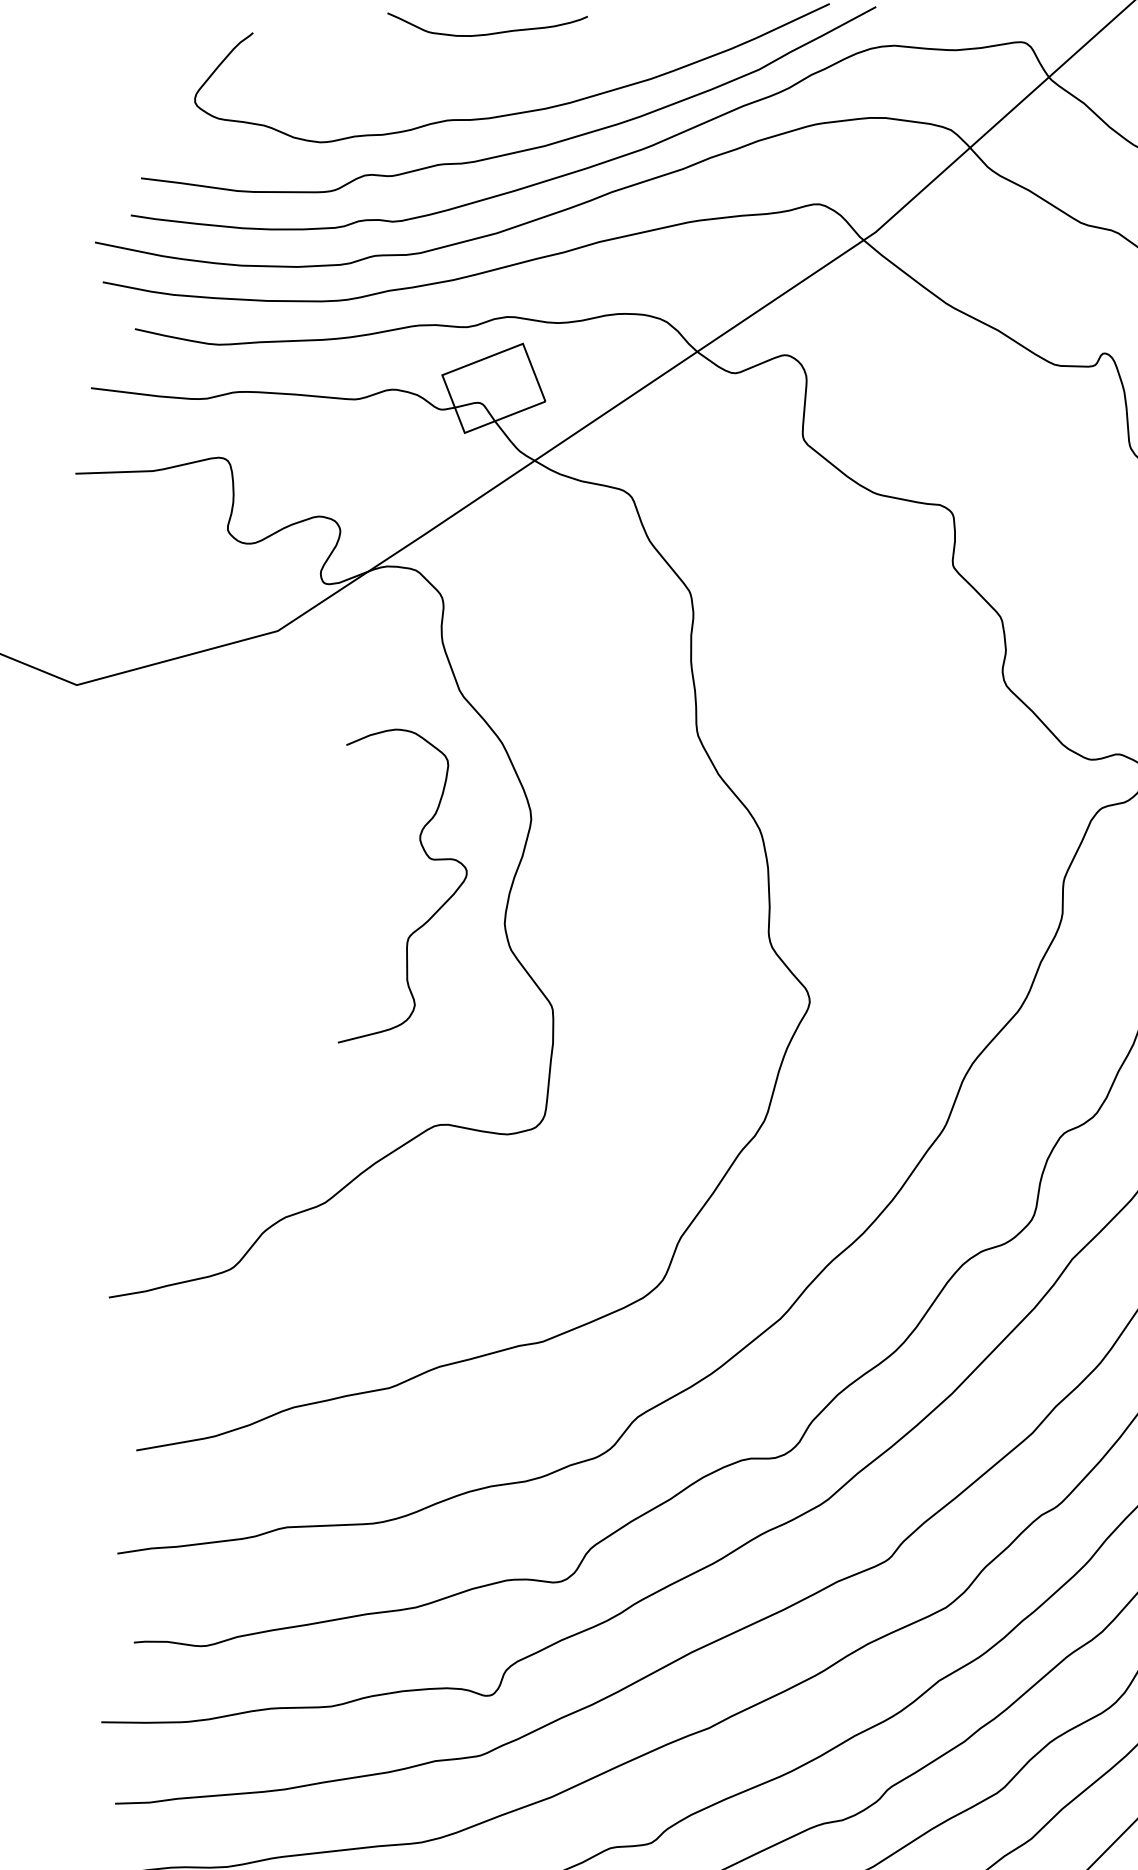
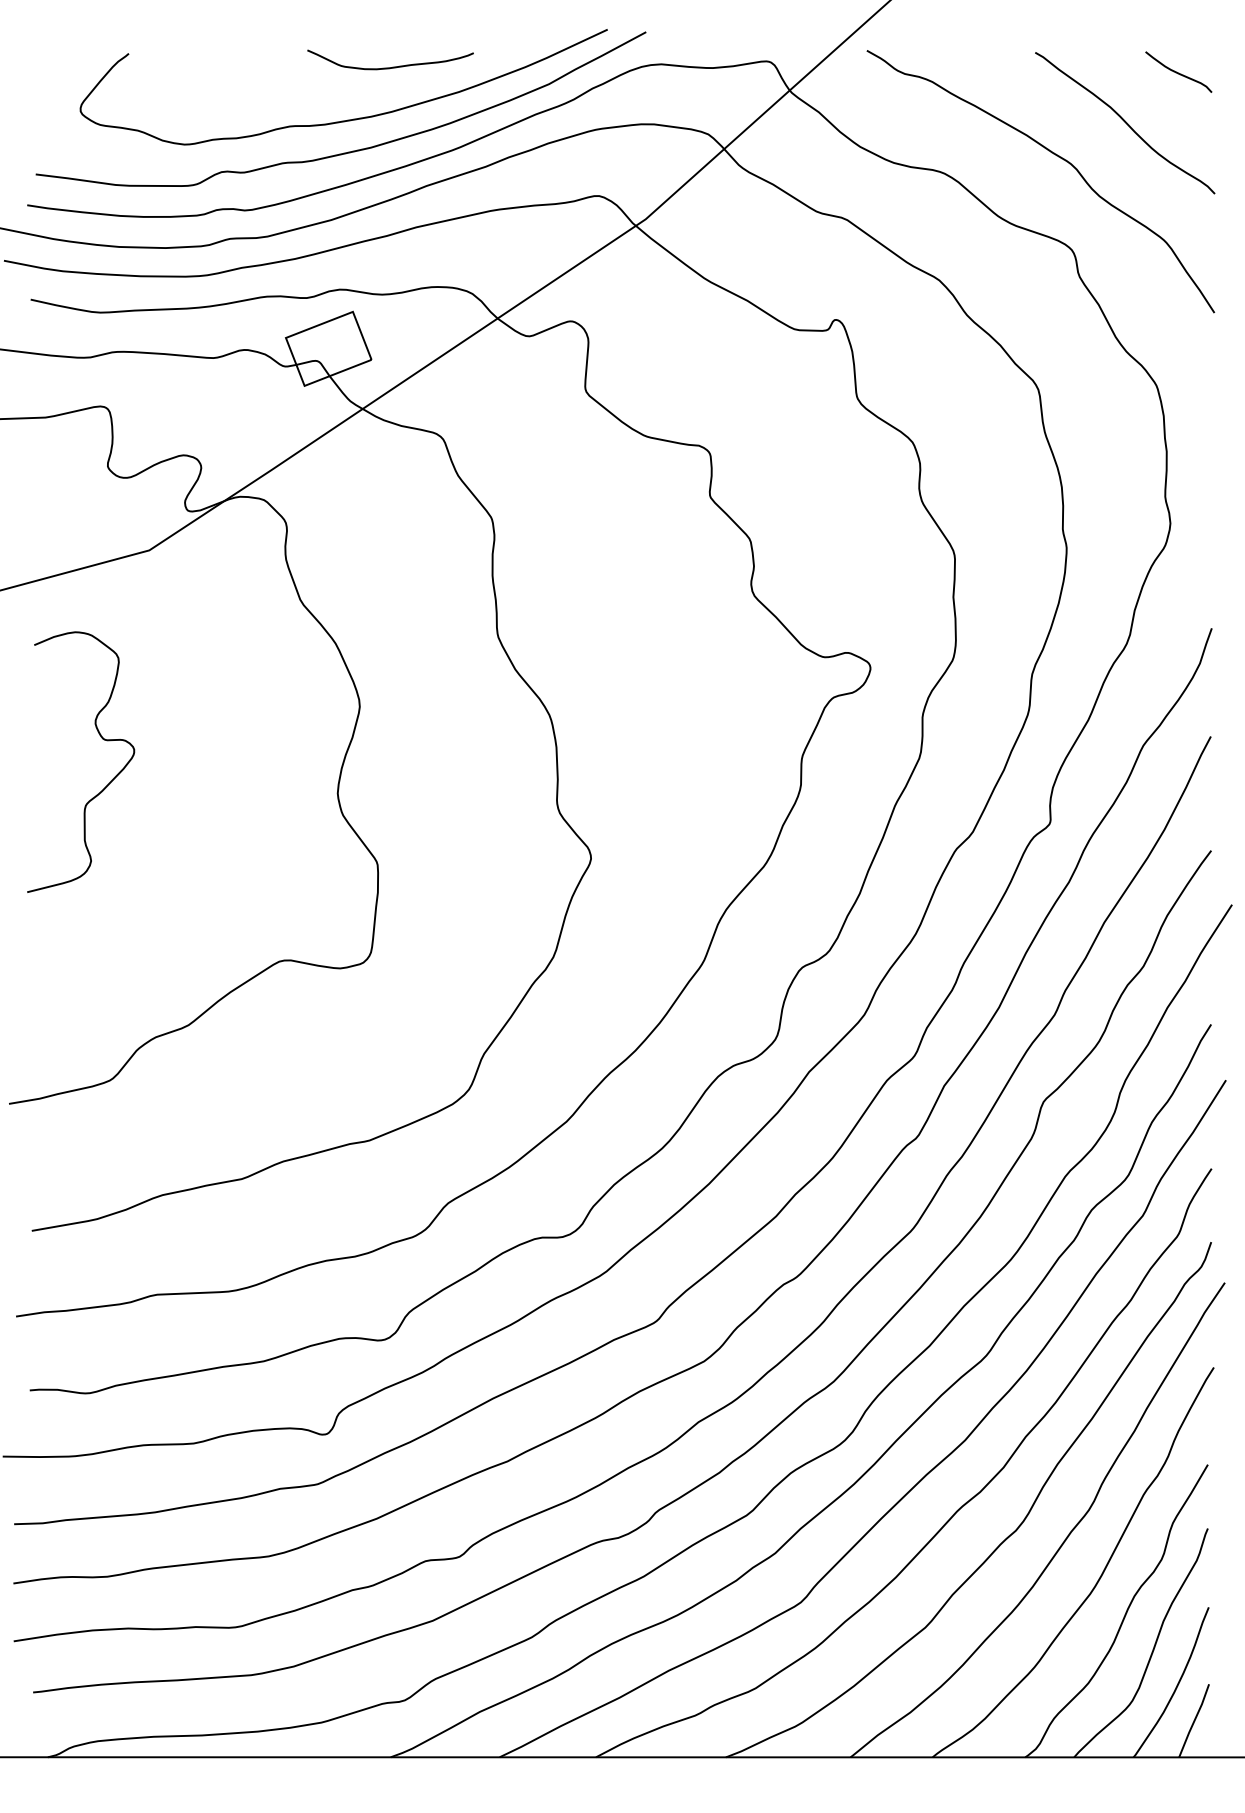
curve: (489, 32) -> (392, 66), moved
curve: (428, 858) -> (102, 739), moved

